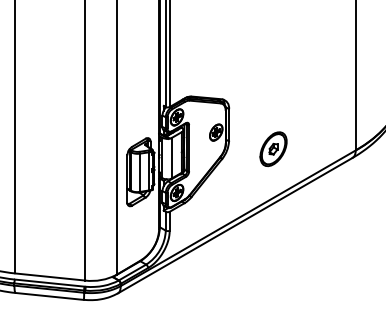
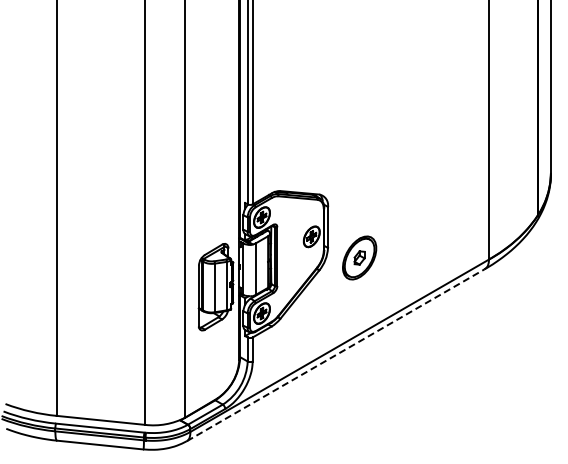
part: (273, 148) -> (359, 257), moved
line: (234, 225) -> (335, 355), solid -> dashed

